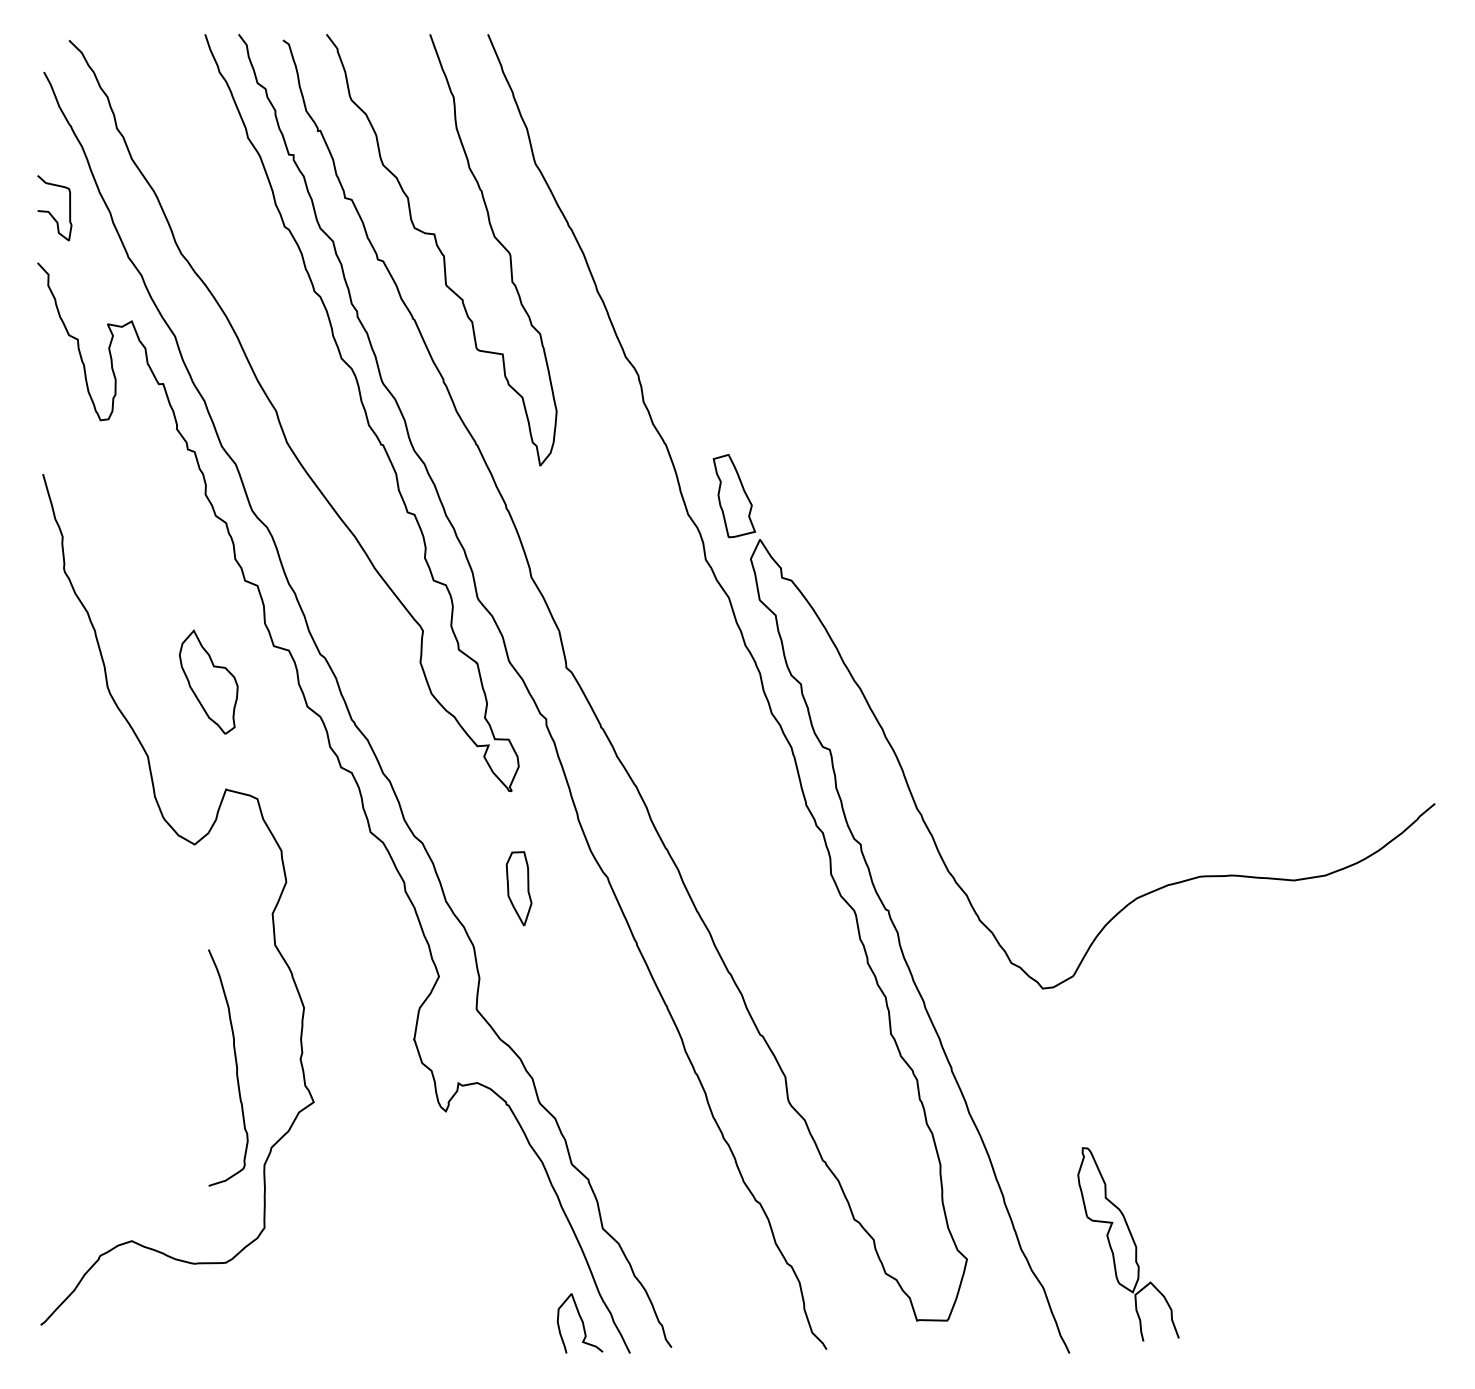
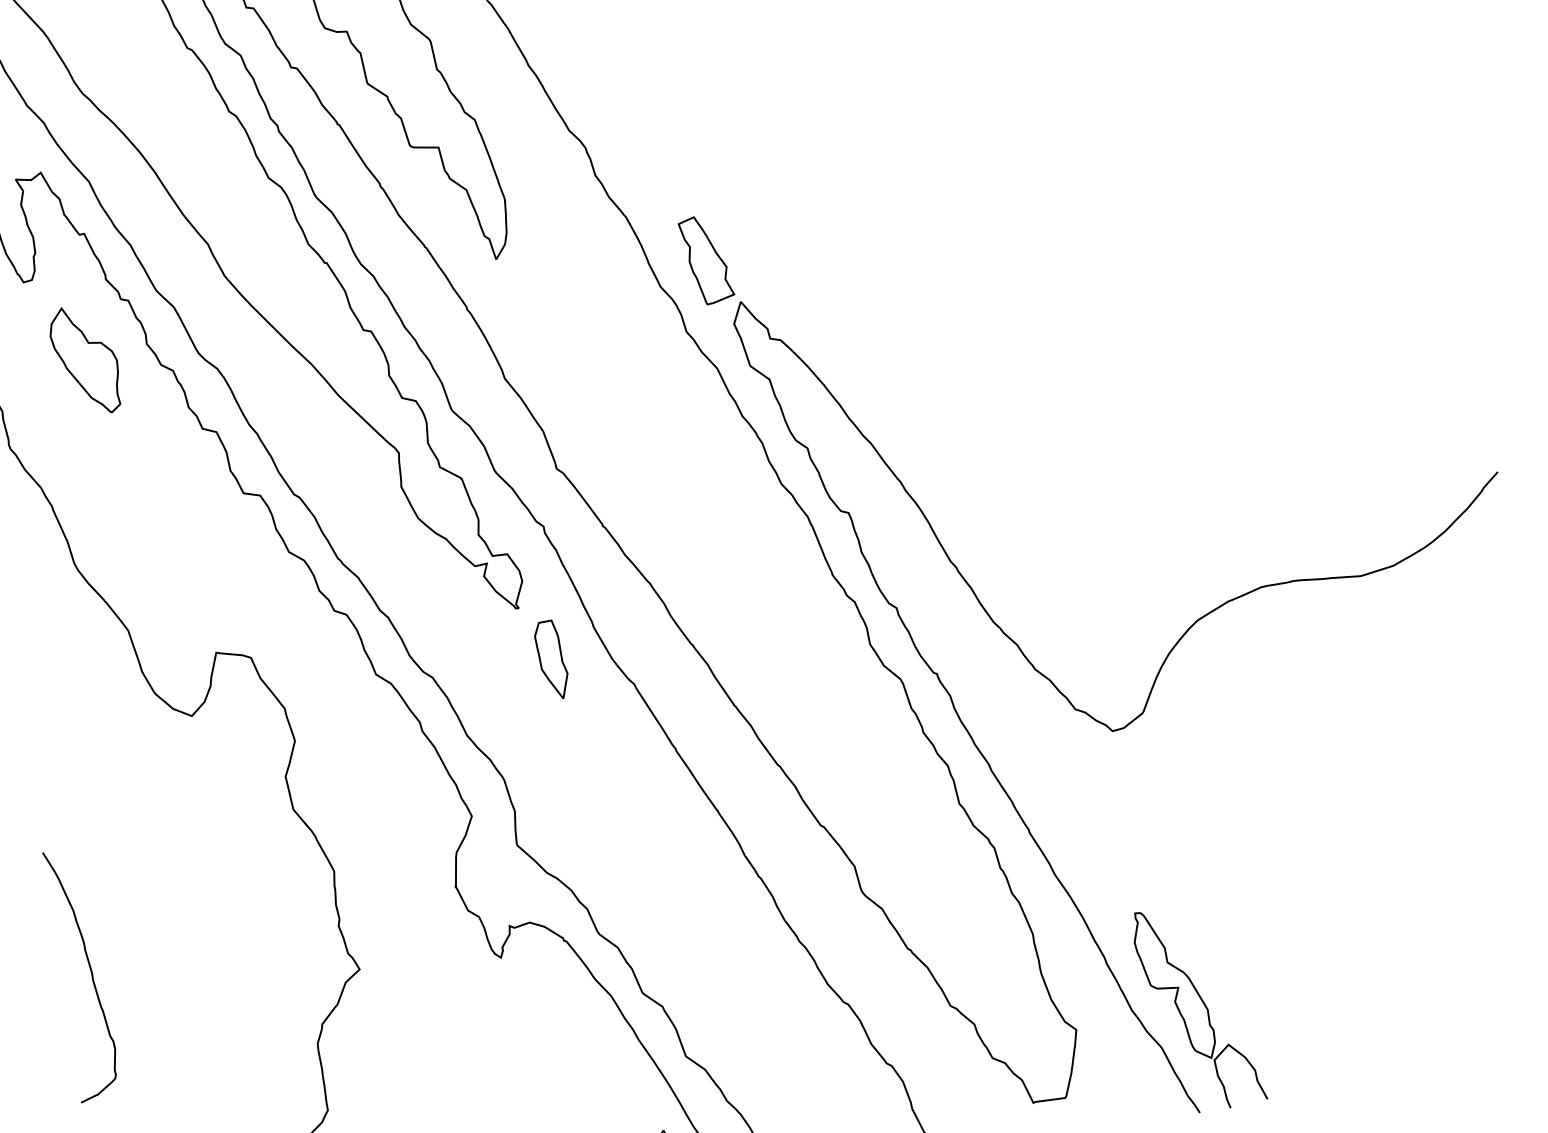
part: (208, 681) -> (85, 359), moved
part: (518, 888) -> (551, 659), moved
curve: (235, 1065) -> (89, 970), moved
part: (1128, 1244) -> (1199, 1008), moved

